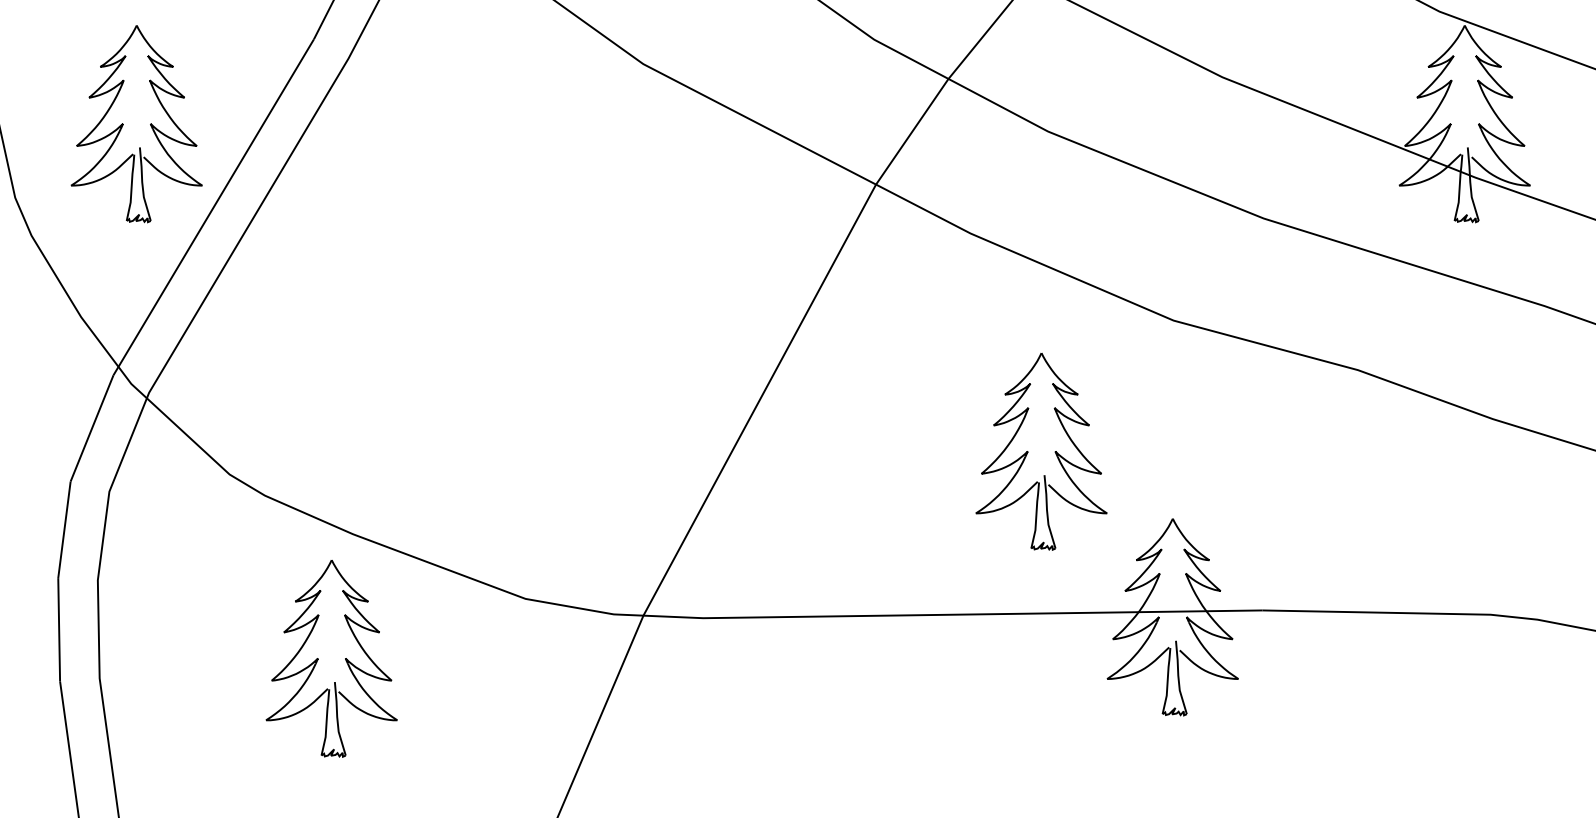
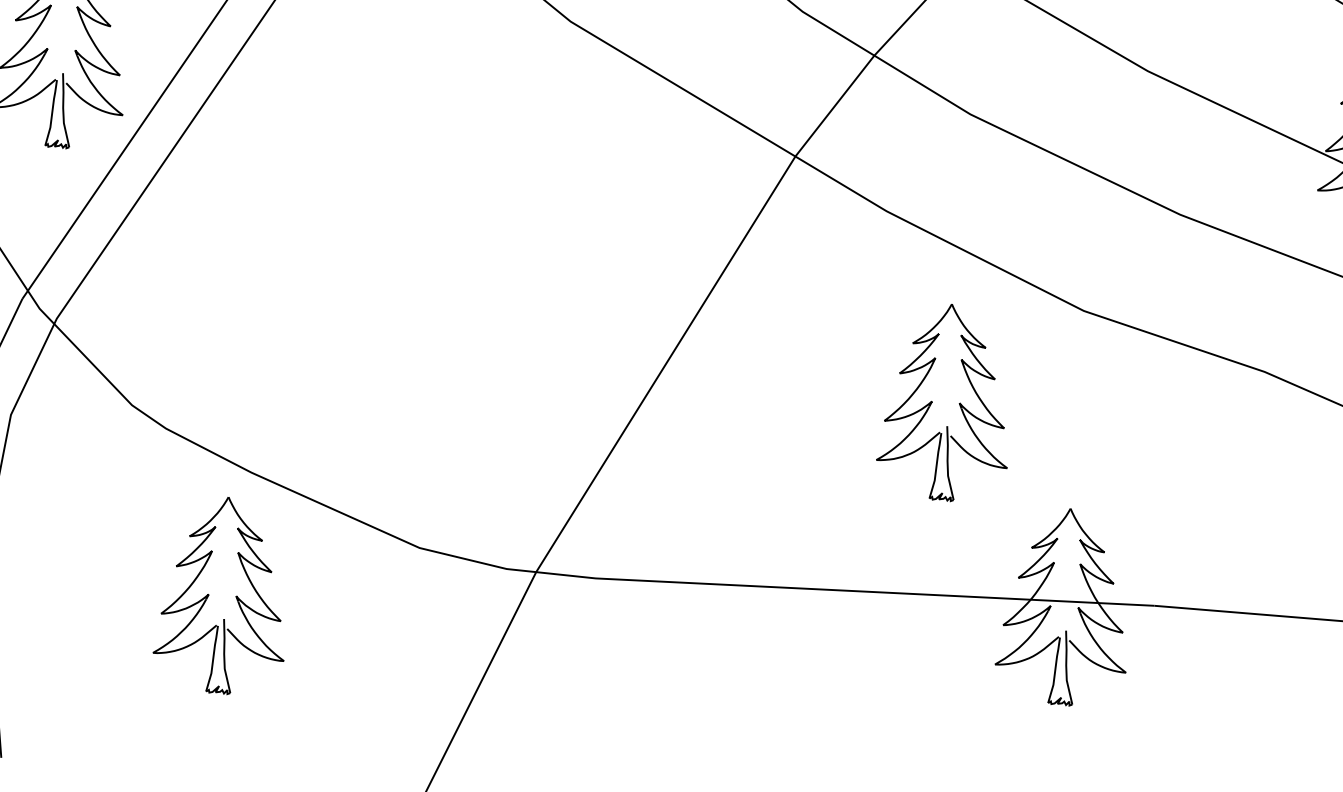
part: (1028, 451) -> (932, 401), moved

